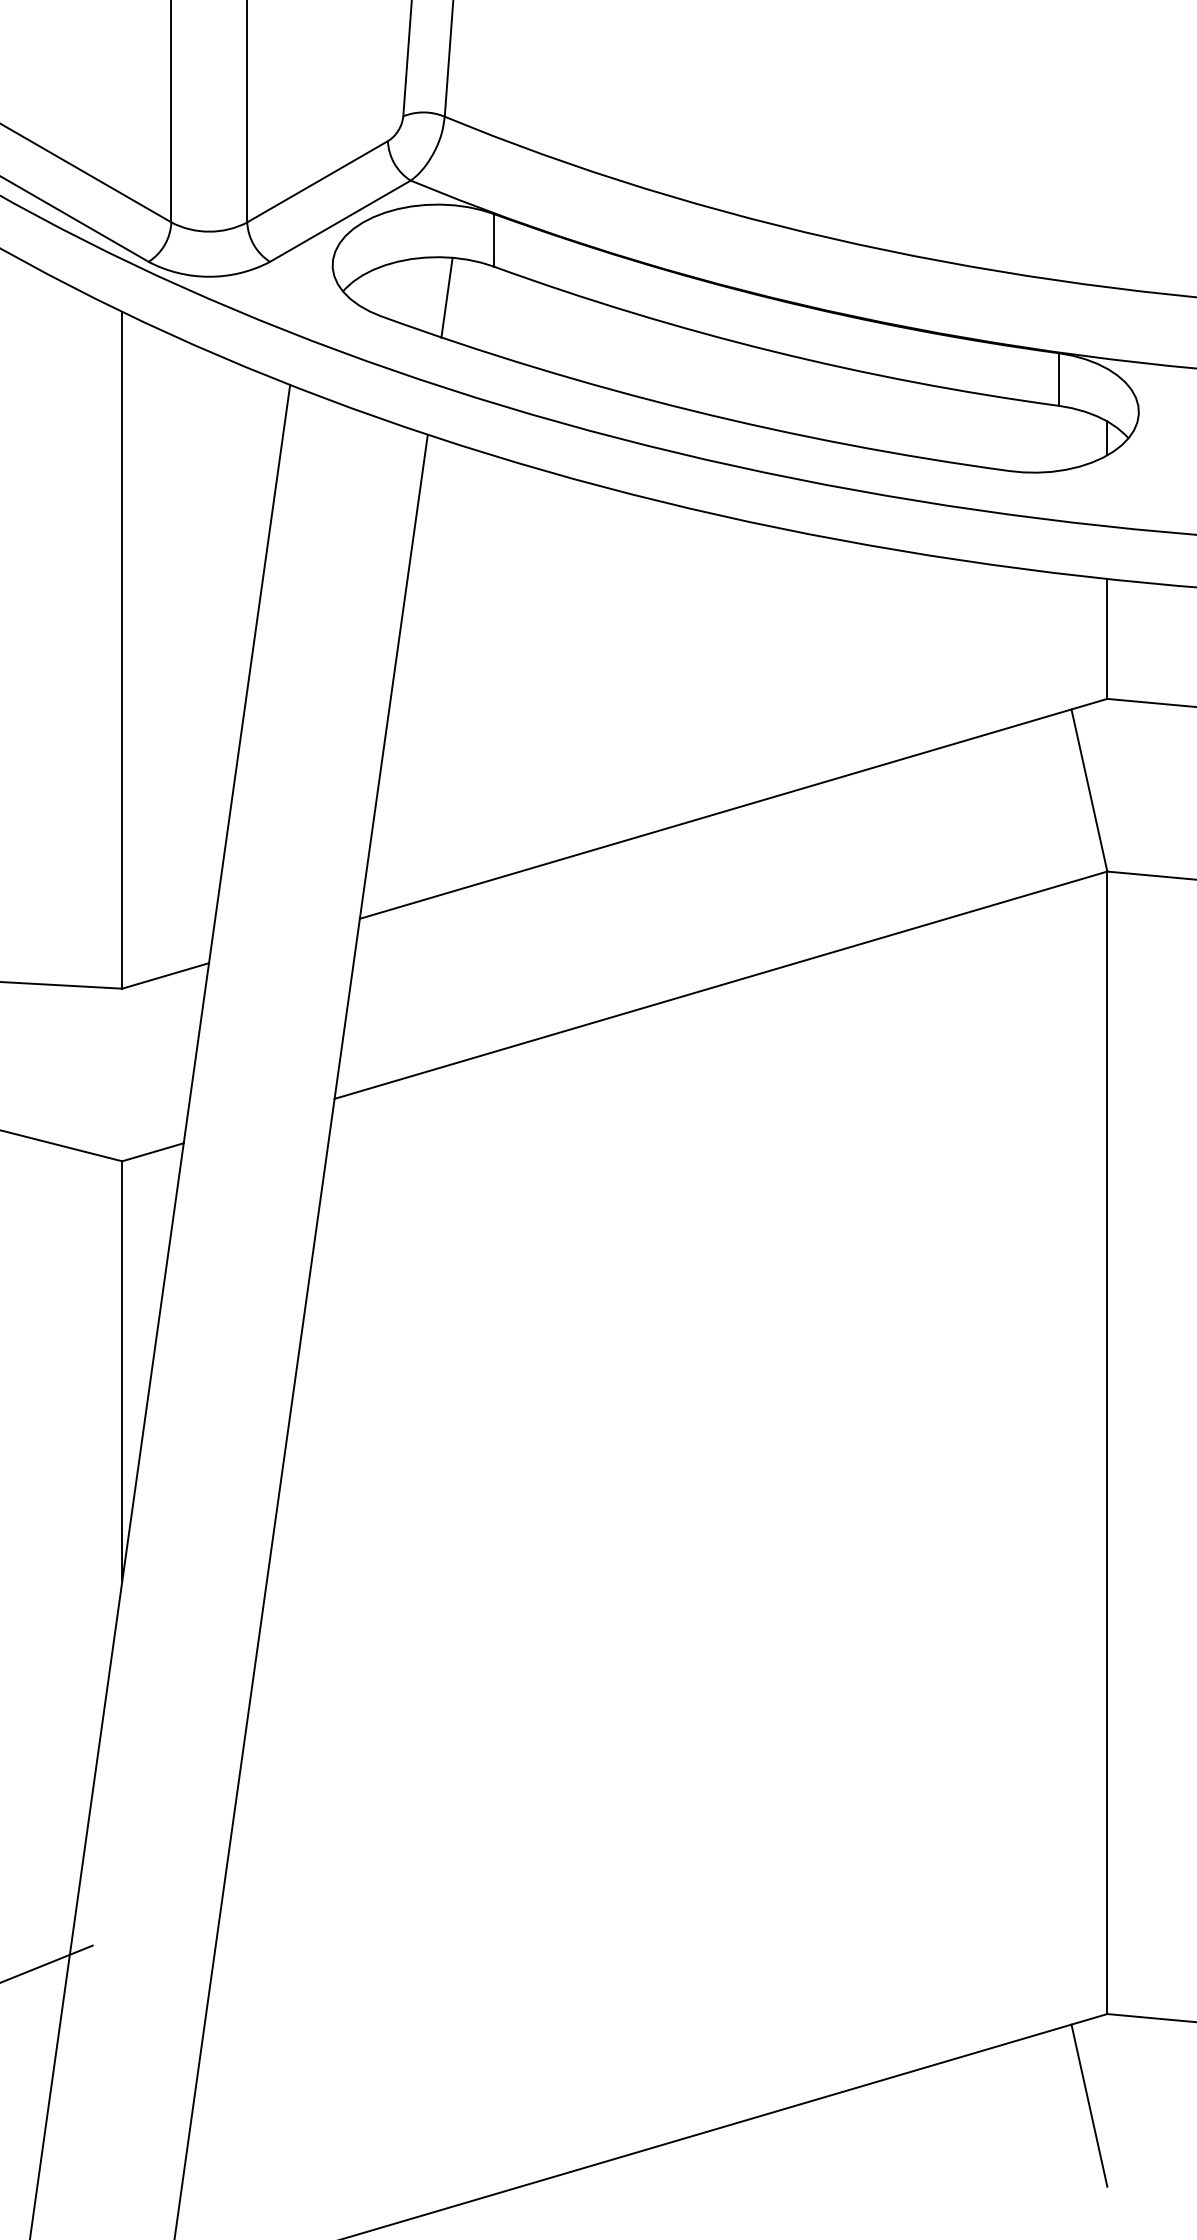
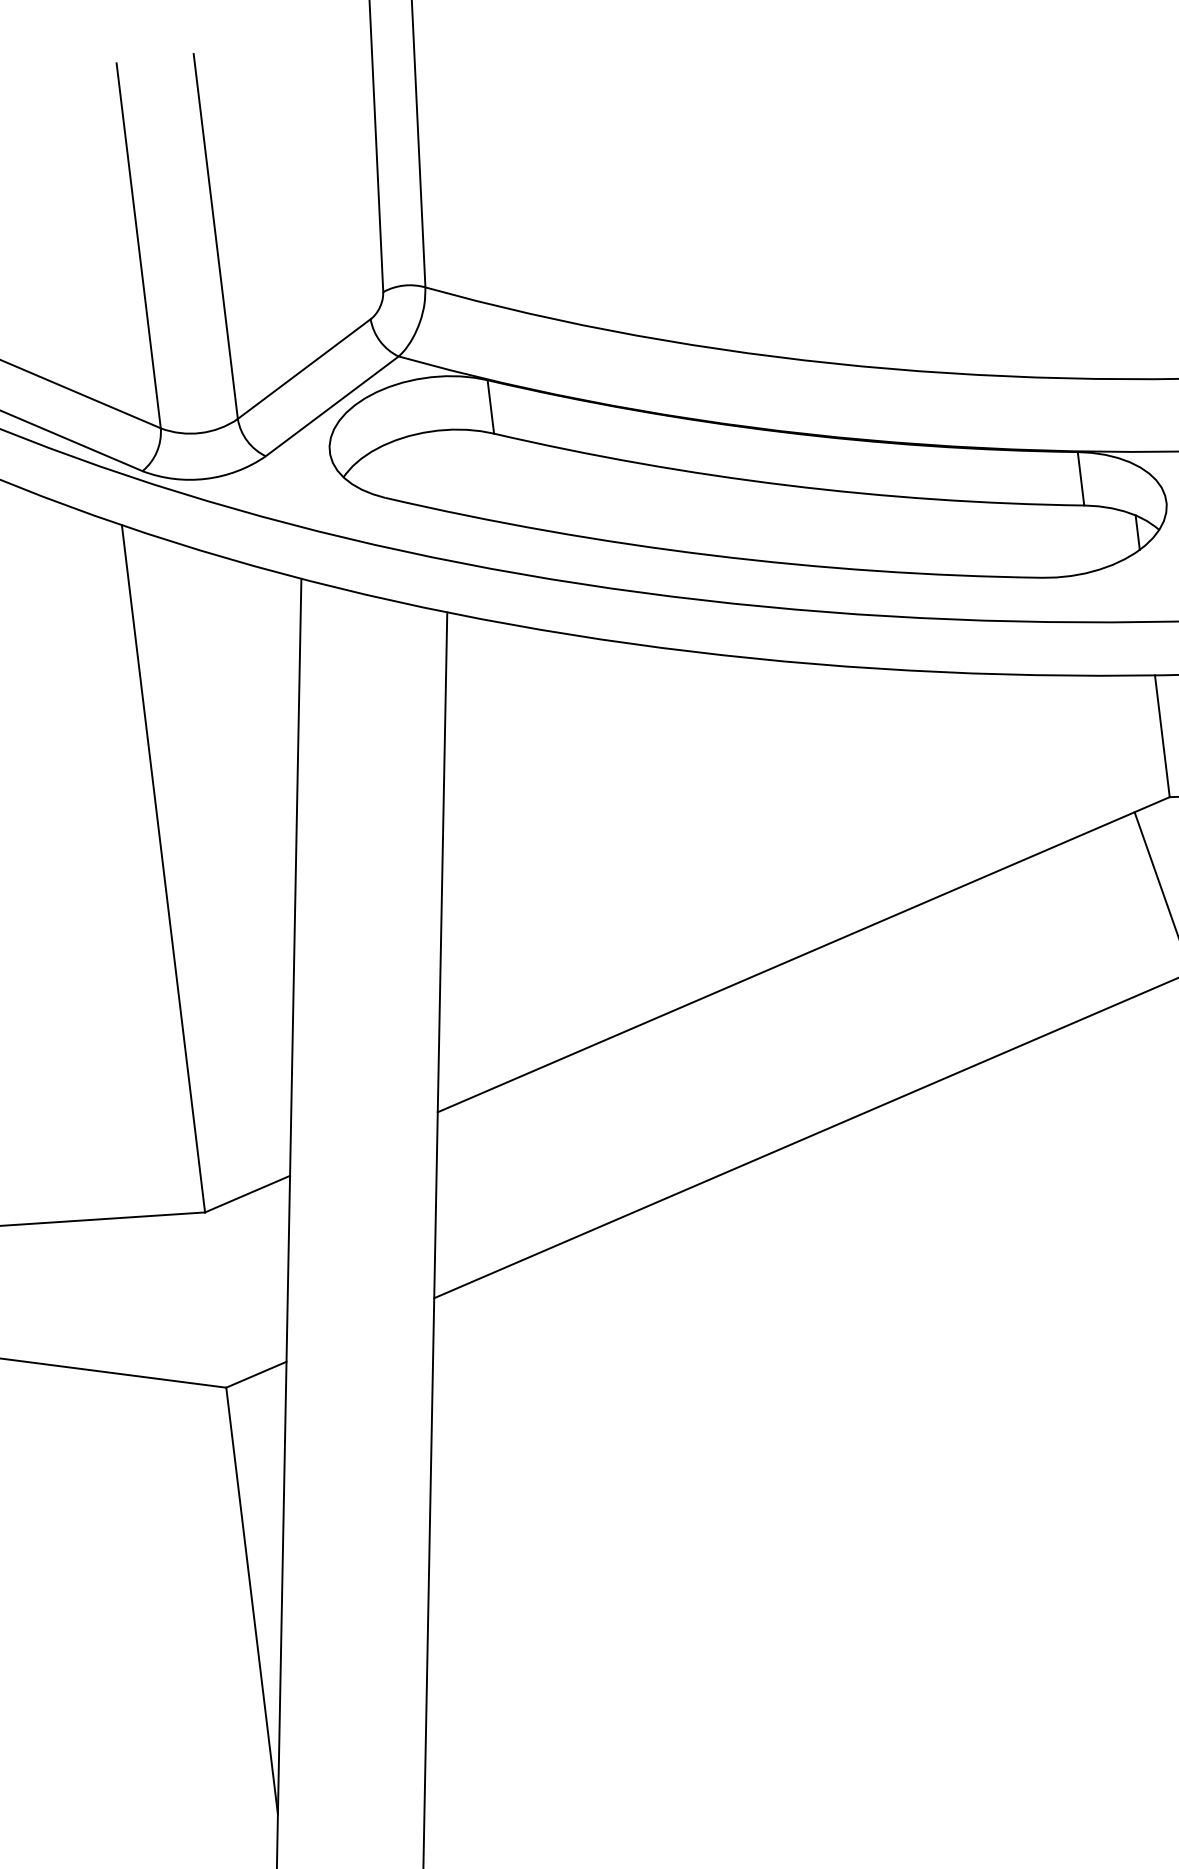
line: (446, 297) -> (449, 470), removed

